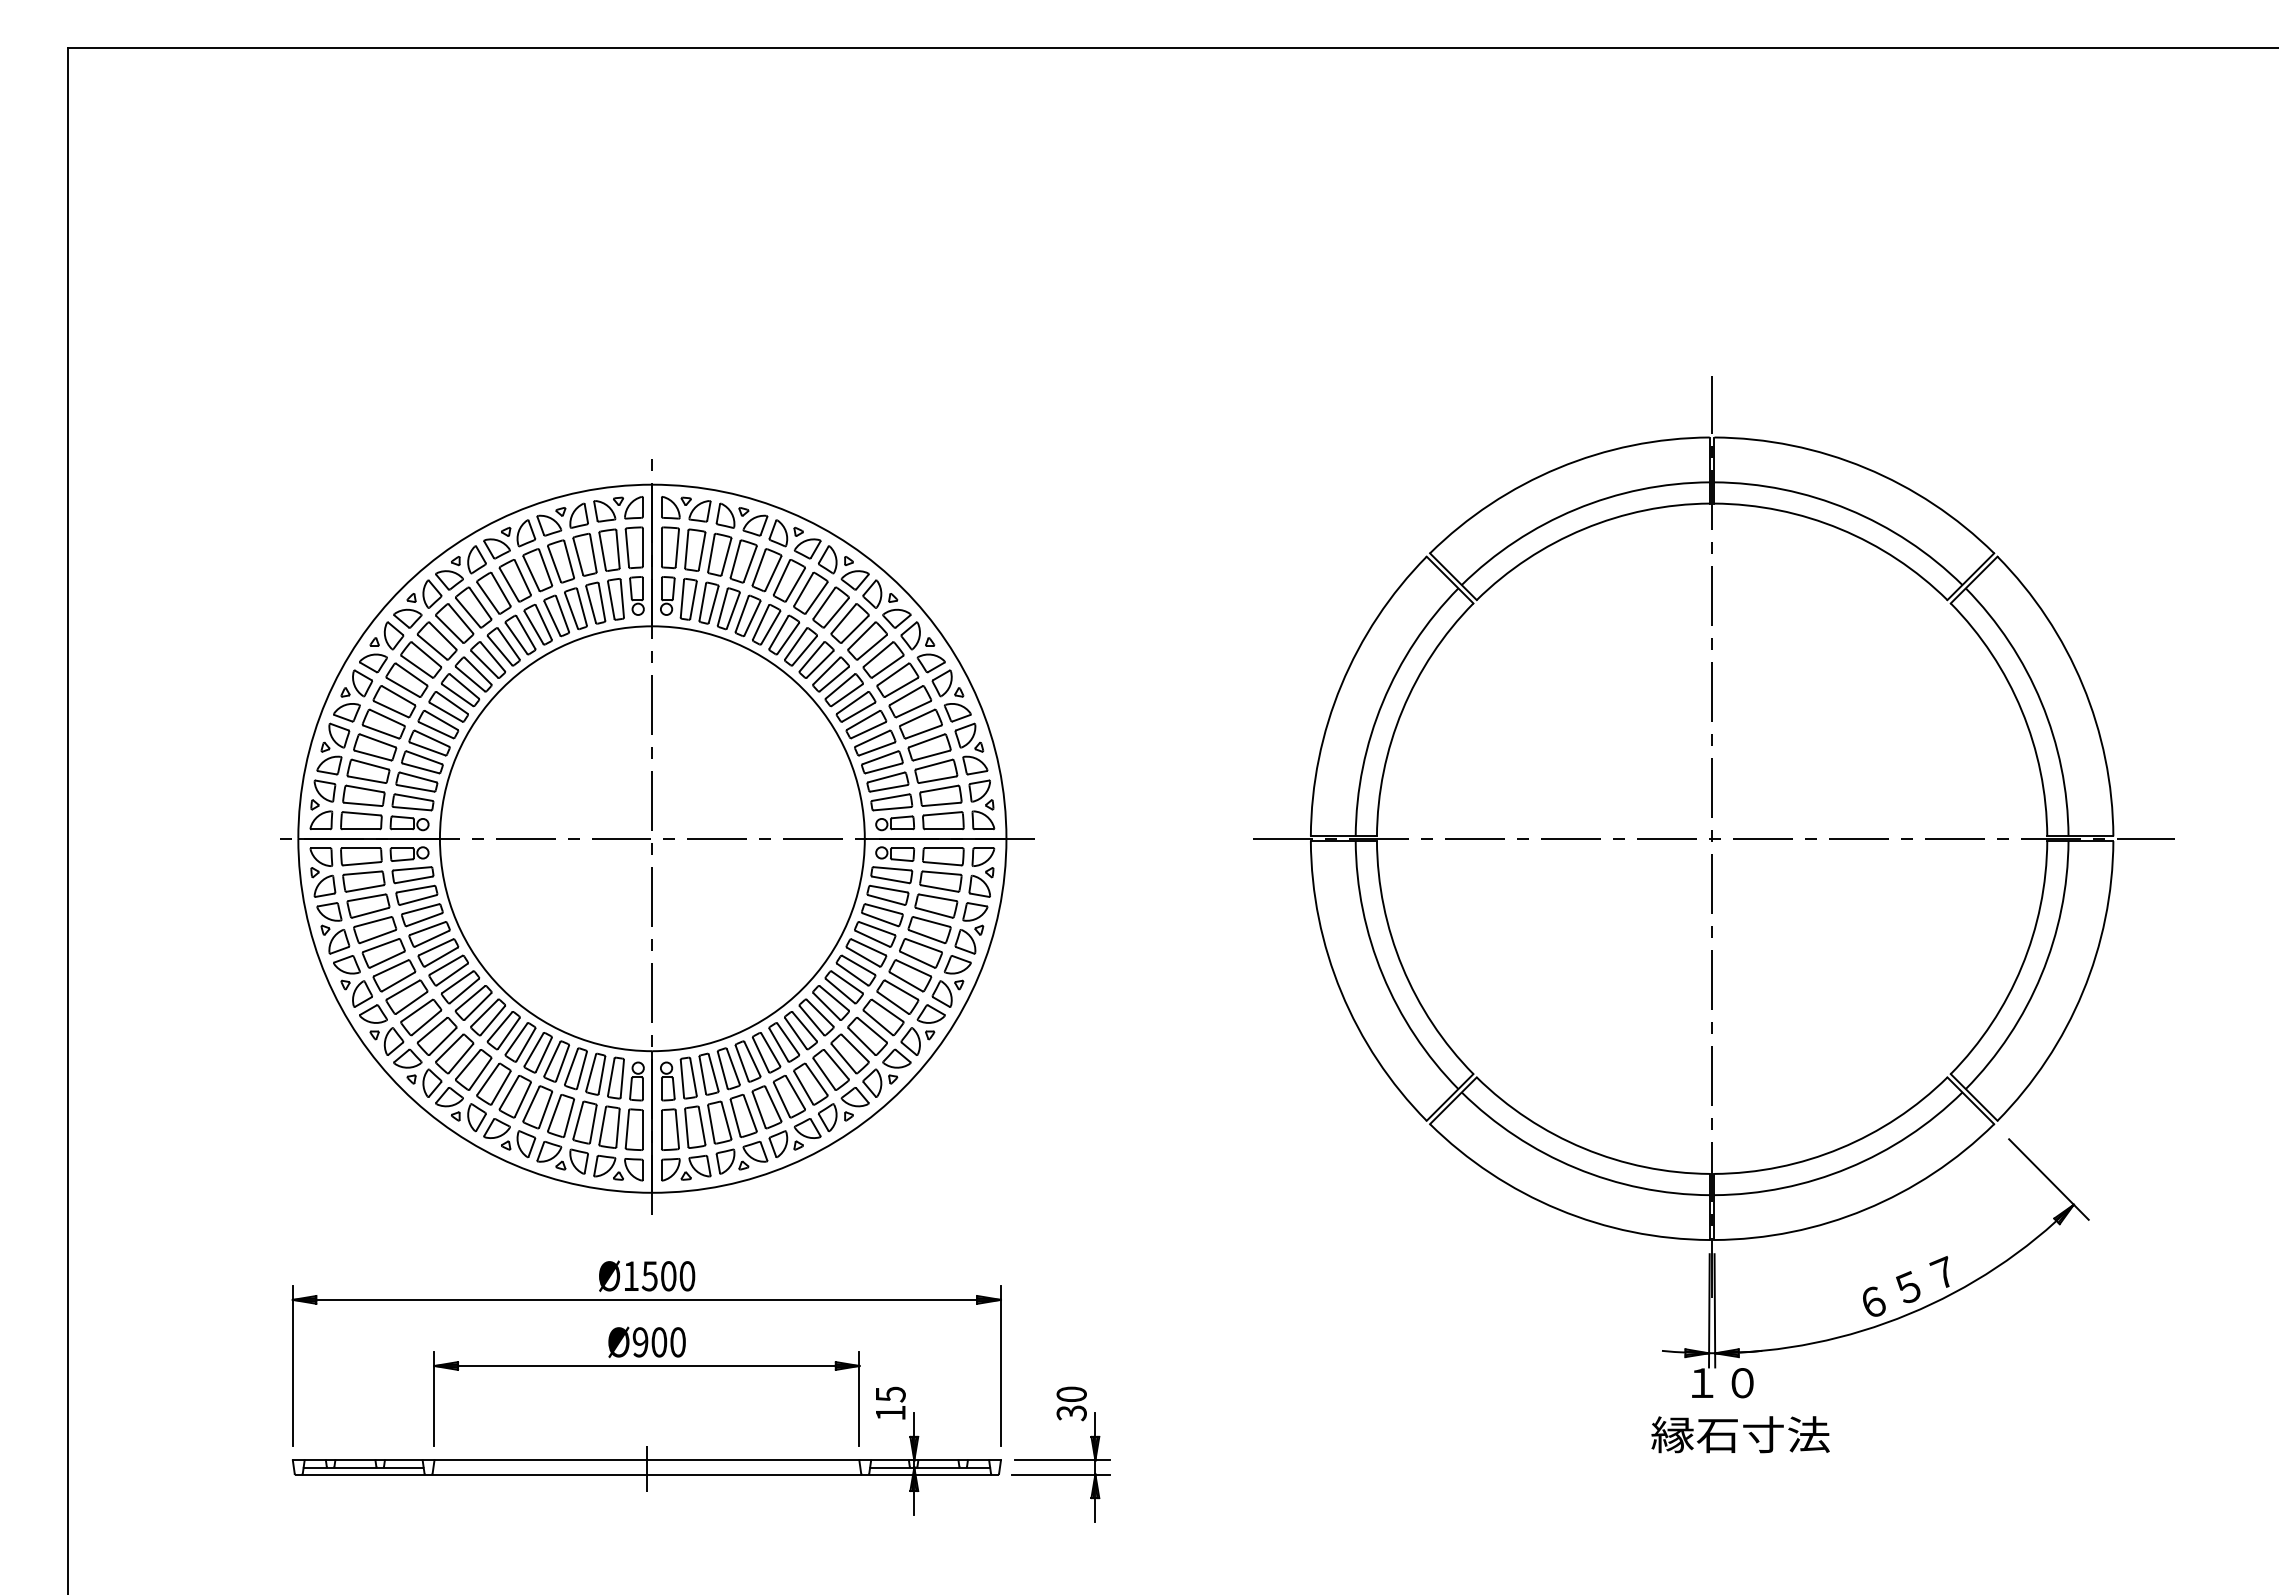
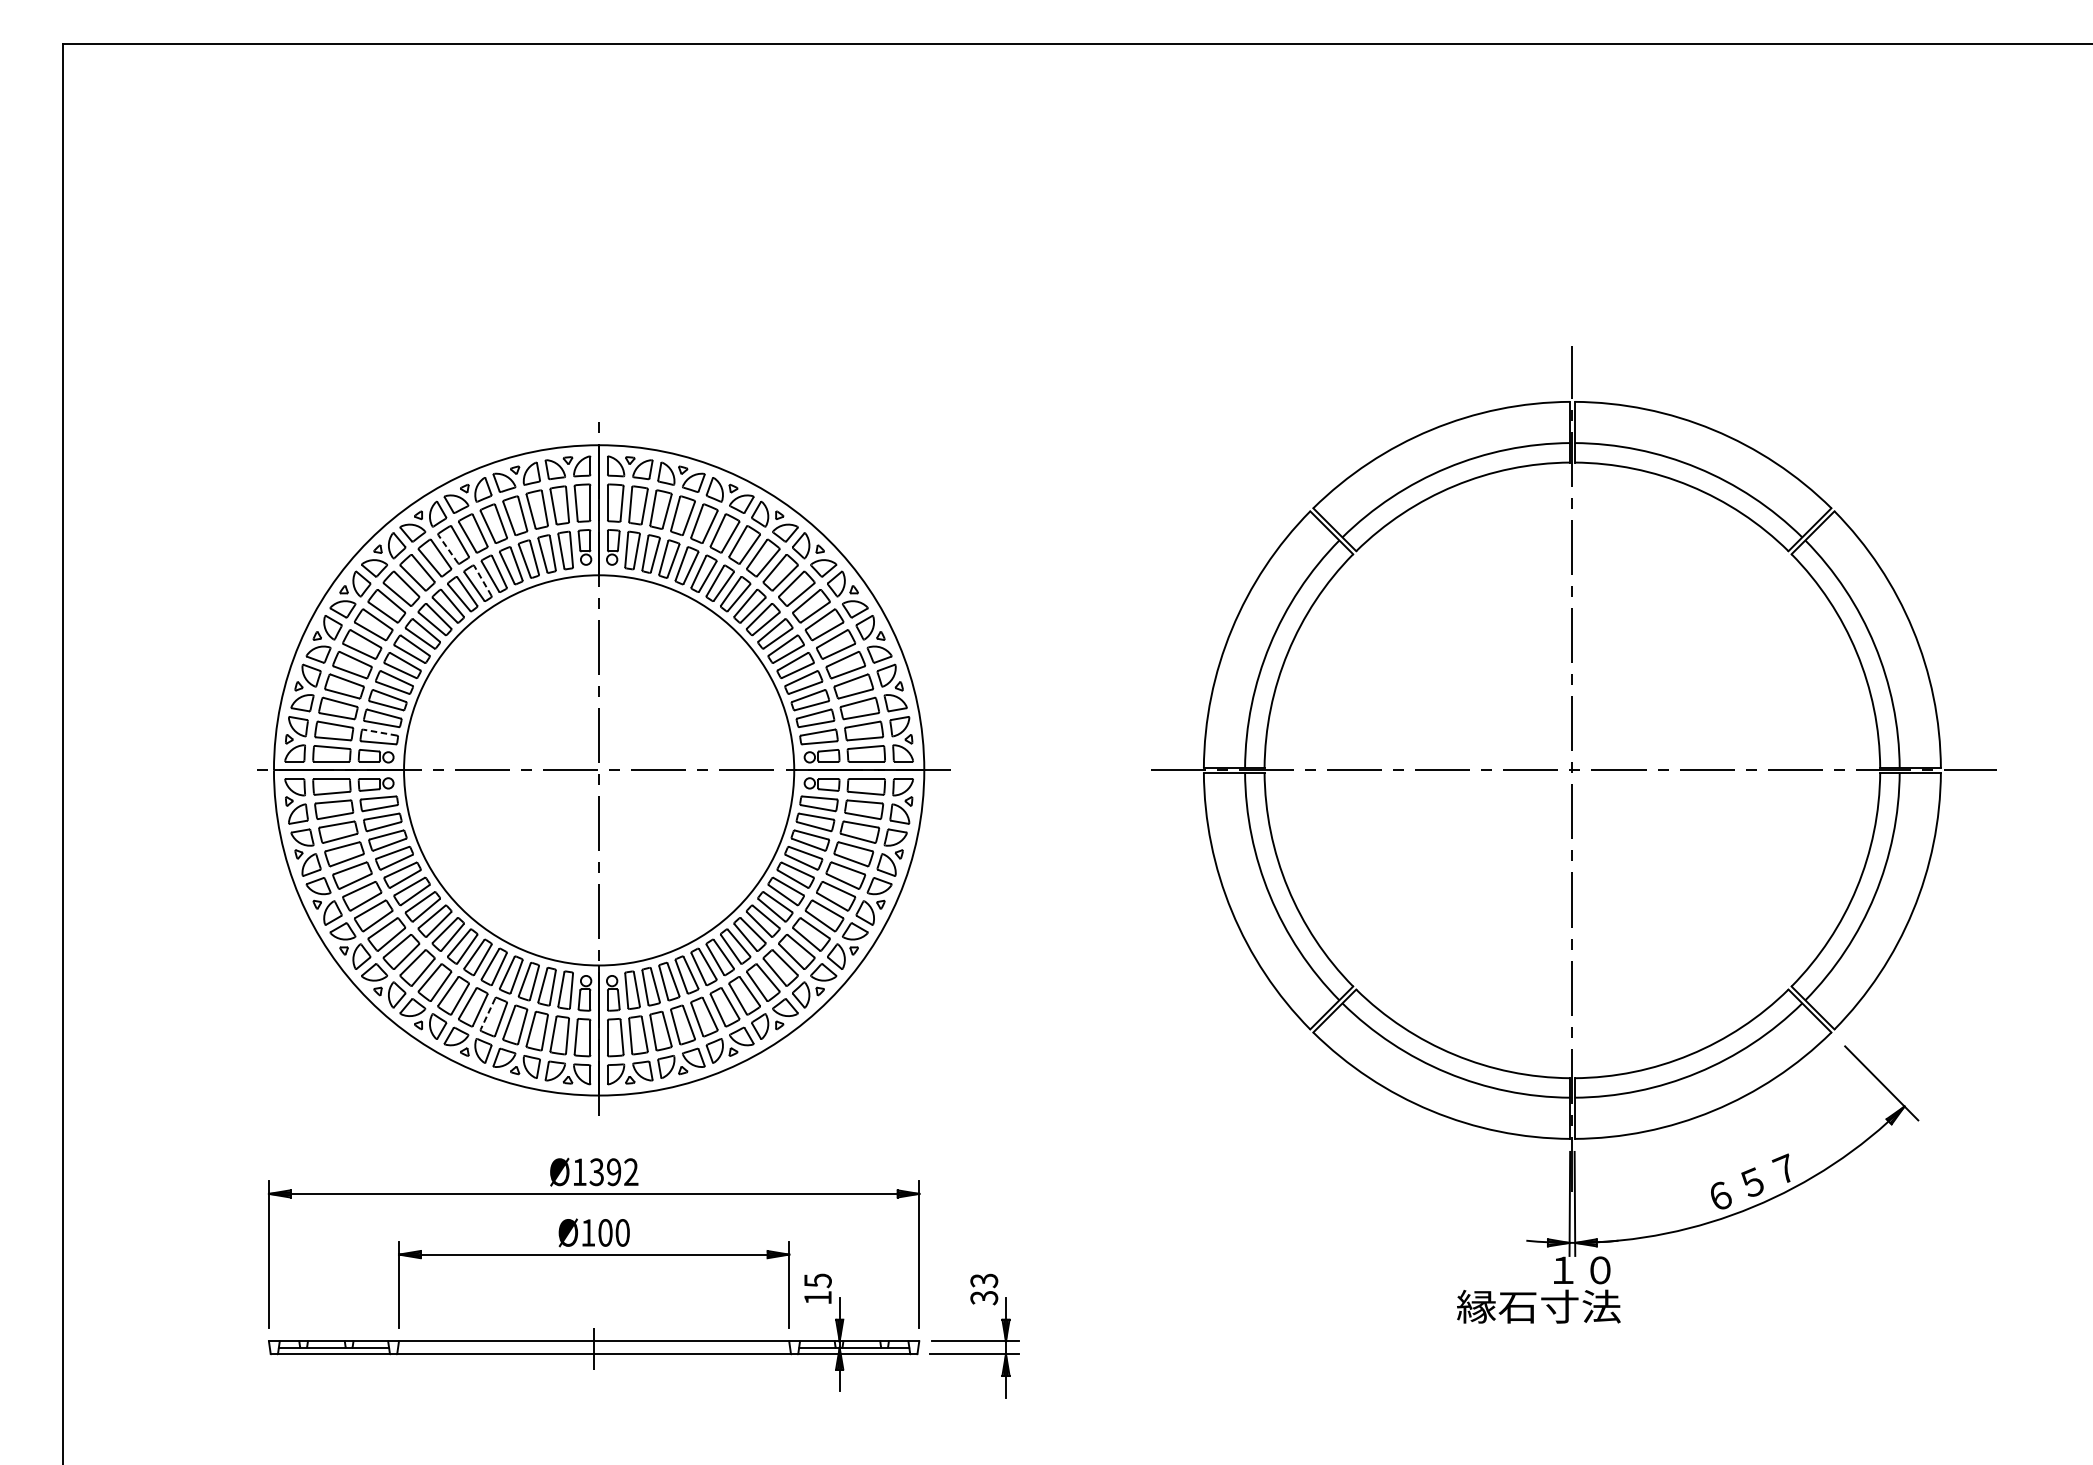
line: (488, 597) -> (448, 548), solid -> dashed
line: (525, 632) -> (482, 580), solid -> dashed
line: (413, 797) -> (379, 732), solid -> dashed
line: (531, 1103) -> (488, 1013), solid -> dashed
text: (668, 1276) -> (613, 1172), Ø1500 -> Ø1392
text: (640, 1342) -> (588, 1233), Ø900 -> Ø100
text: (1071, 1394) -> (984, 1280), 30 -> 33
text: (1740, 1434) -> (1538, 1306), moved

